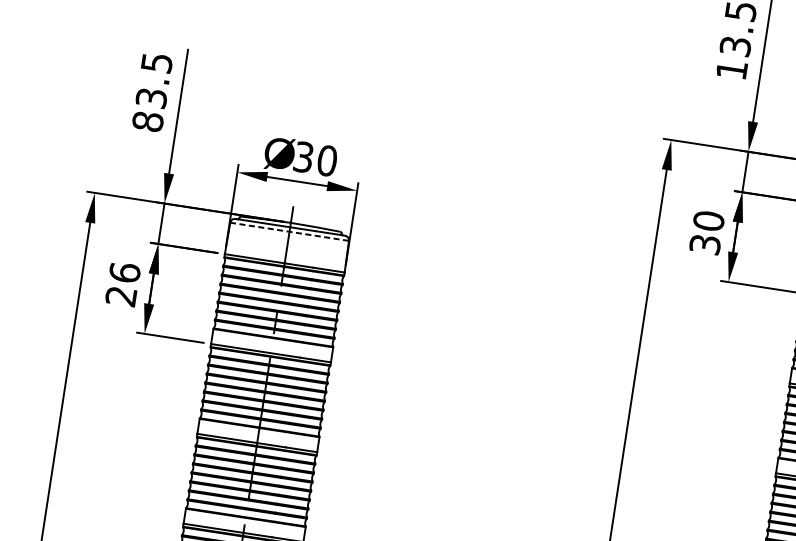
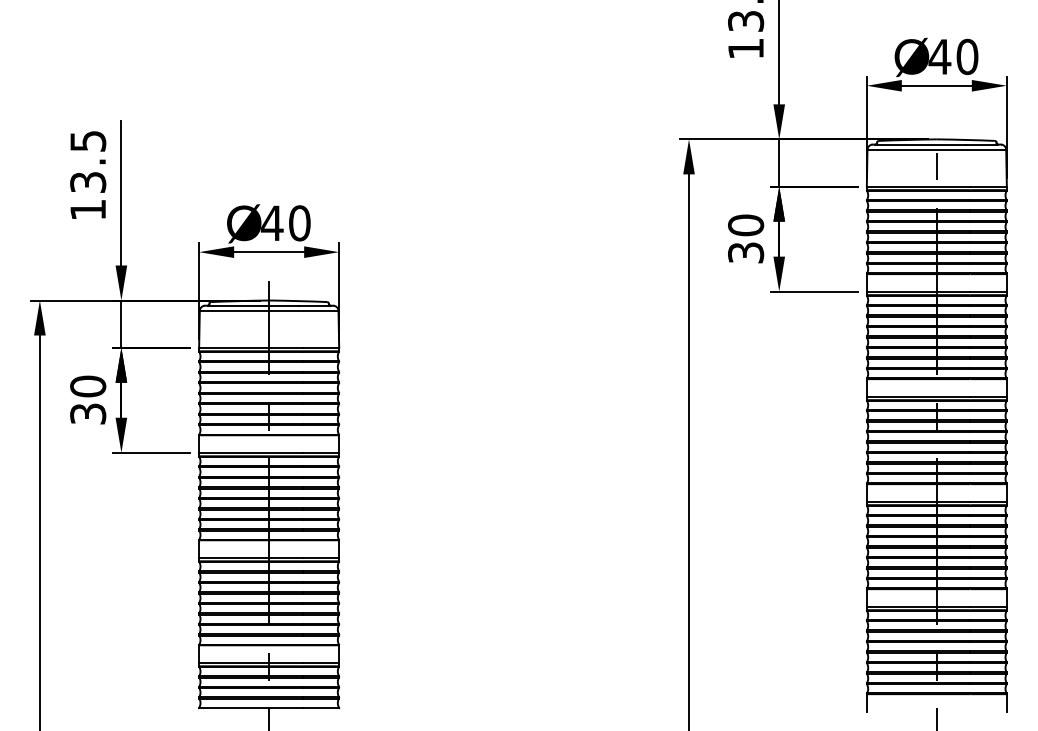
text: (148, 121) -> (88, 209), 83.5 -> 13.5
text: (303, 157) -> (271, 223), 30 -> 40
line: (289, 231) -> (268, 310), dashed -> solid
text: (123, 283) -> (88, 399), 26 -> 30

